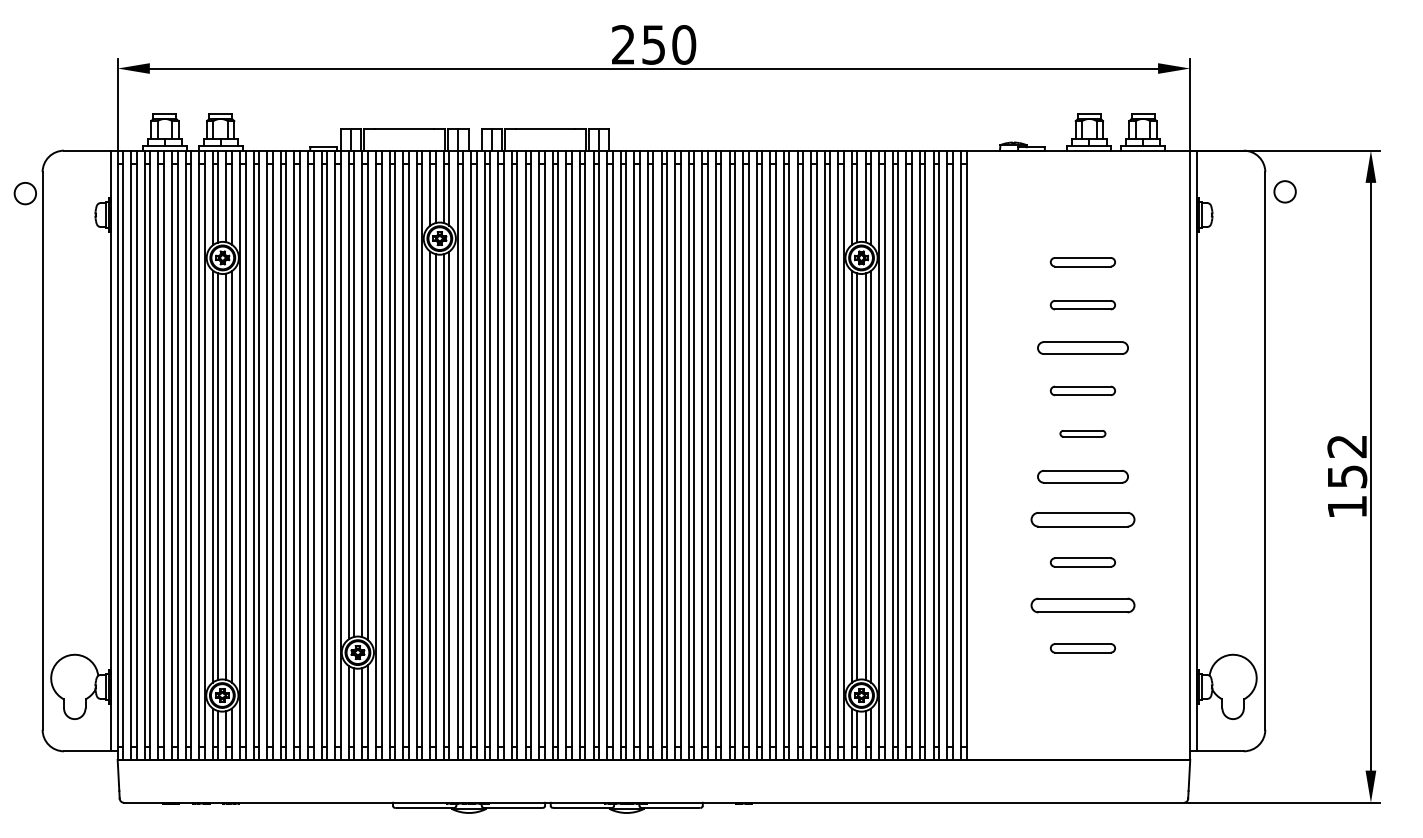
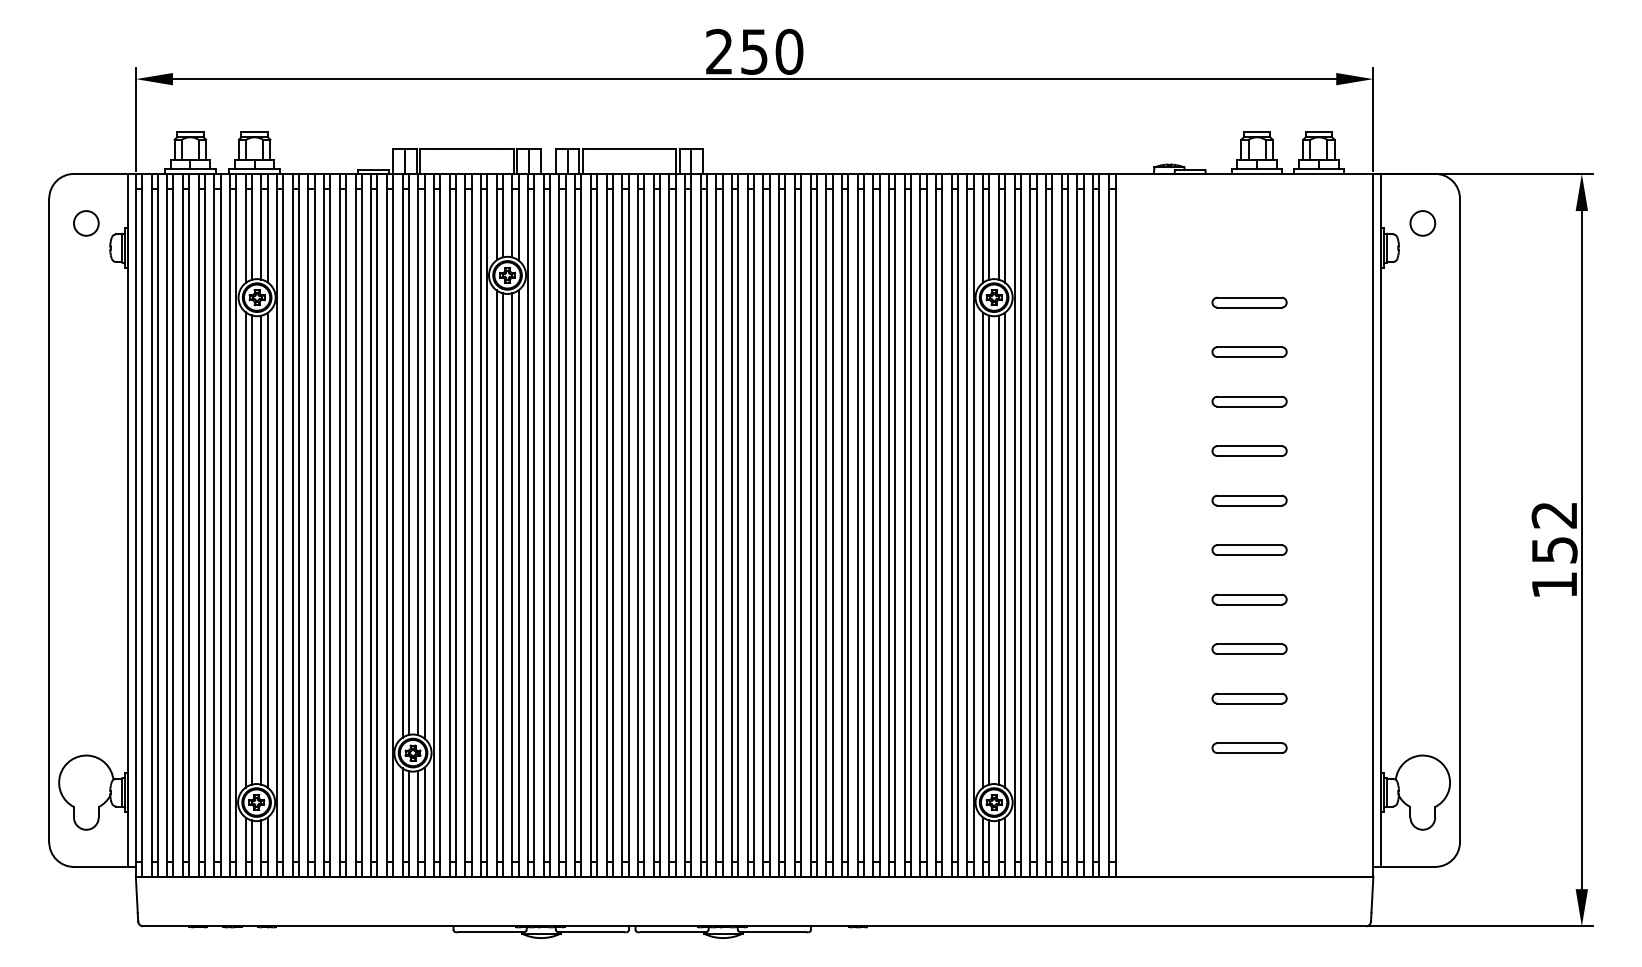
circle: (1284, 191) -> (1422, 223), moved
circle: (25, 193) -> (86, 223), moved
part: (1082, 347) -> (1249, 401), size x0.71
part: (1082, 433) -> (1249, 500), size x1.43
part: (1082, 476) -> (1249, 549), size x0.71
part: (1082, 519) -> (1249, 599), size x0.62
part: (1082, 605) -> (1249, 698), size x0.62

